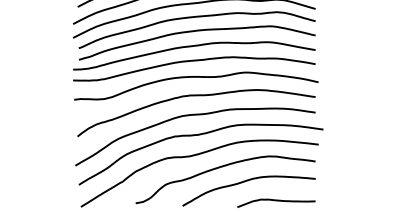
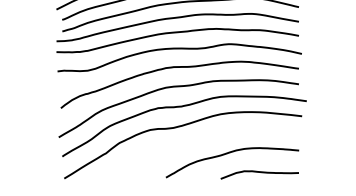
curve: (222, 167) -> (205, 139), removed

